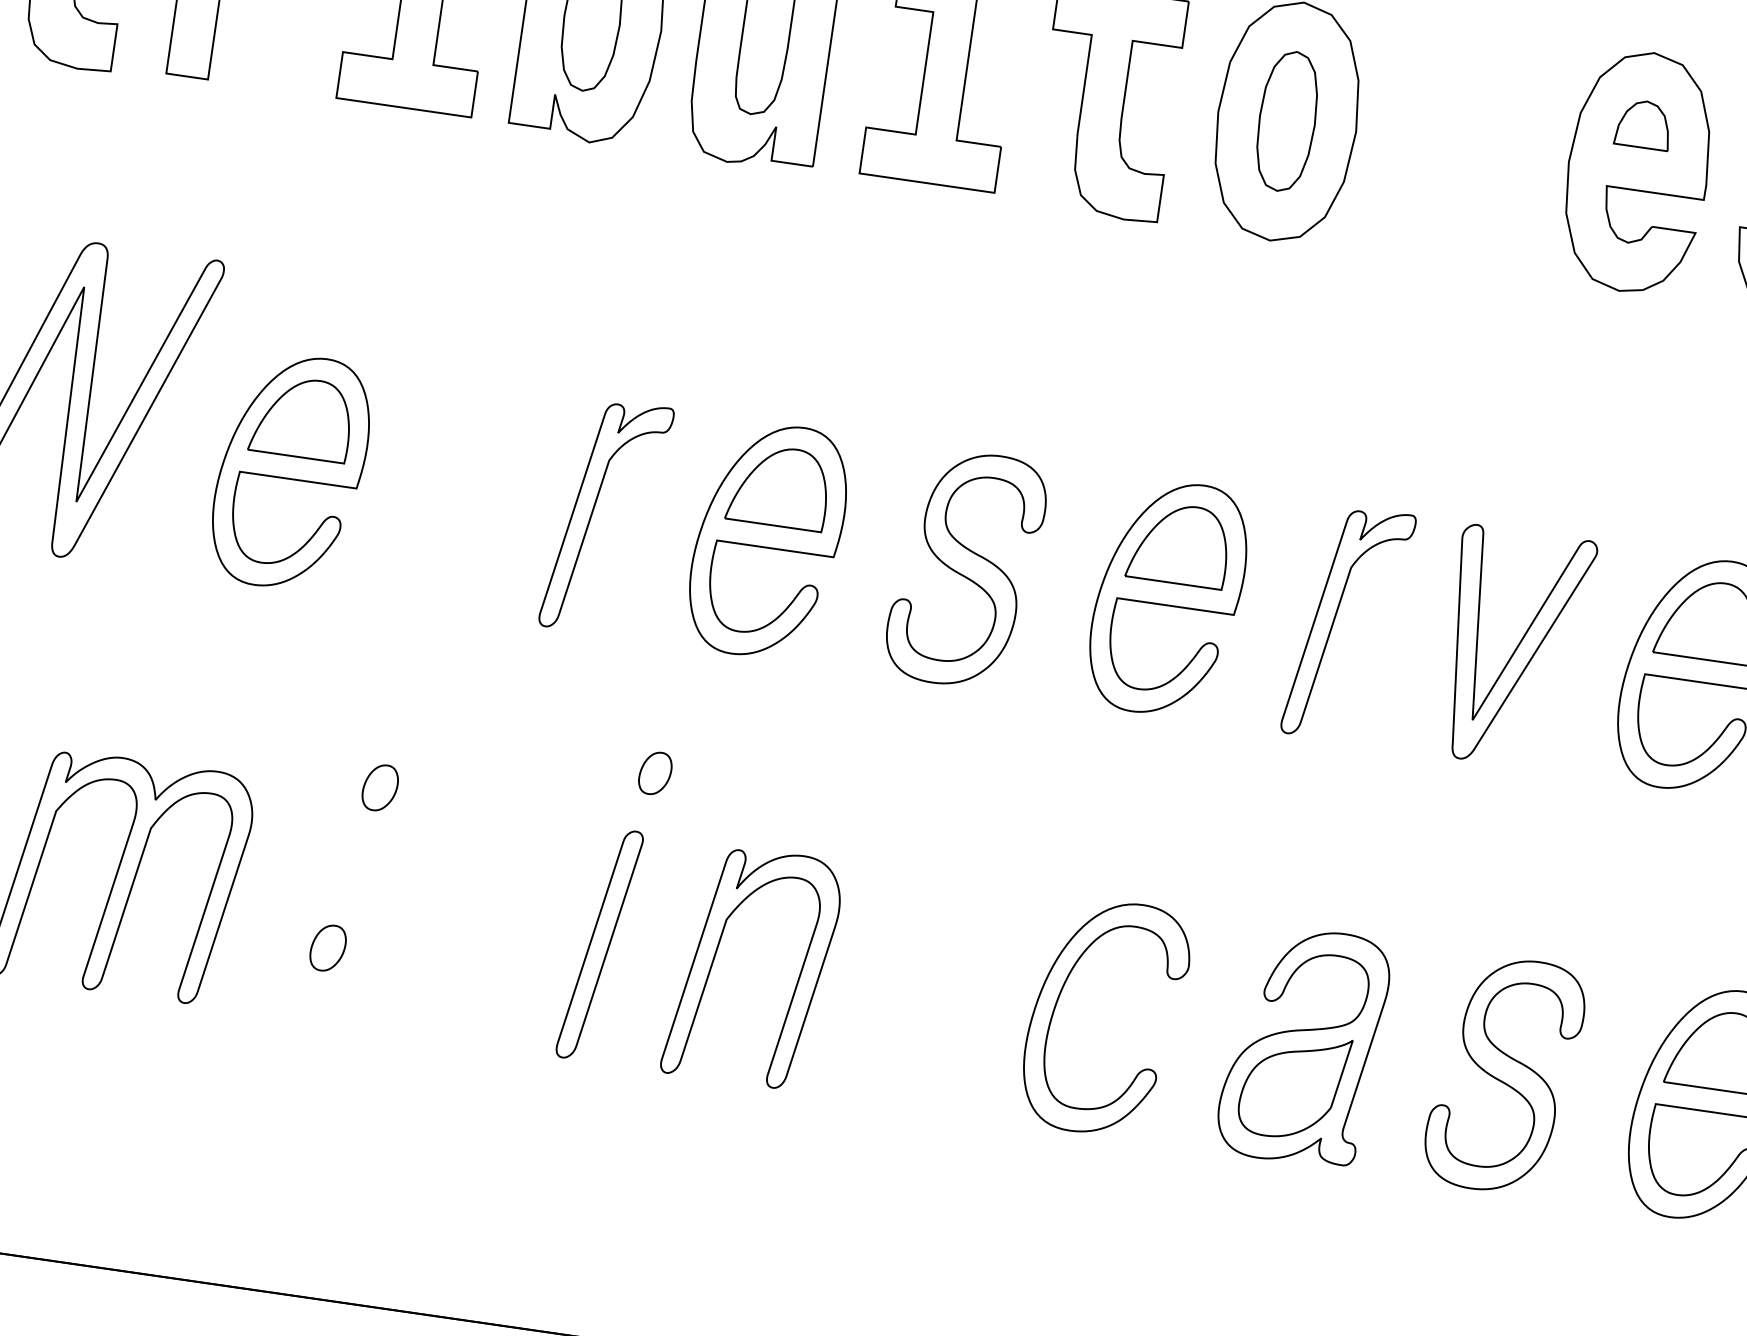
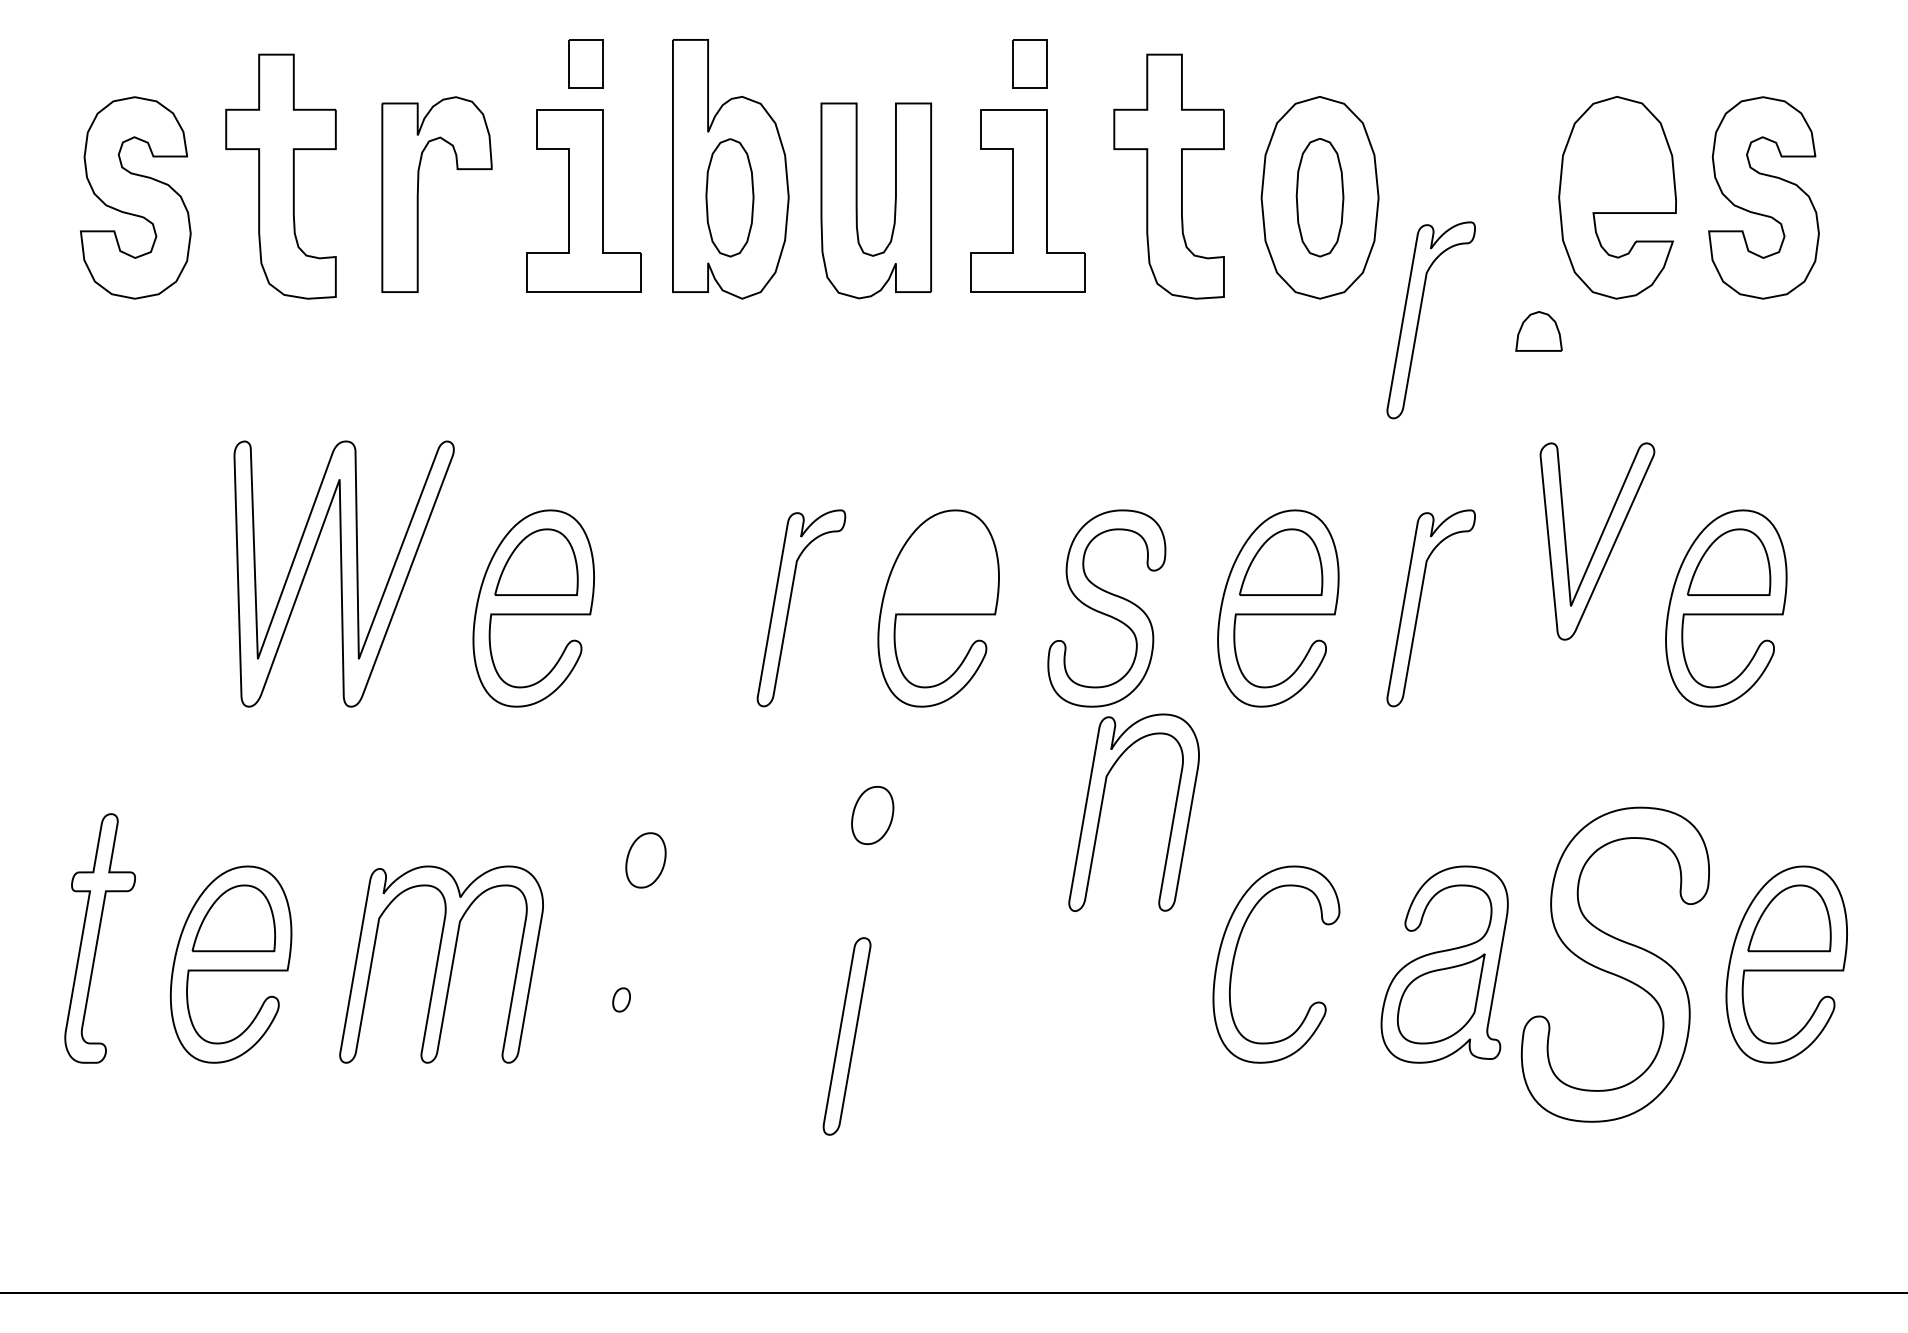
part: (1643, 124) -> (1538, 331), moved
part: (1385, 278) -> (1420, 316), added
part: (779, 485) -> (941, 561), removed
part: (1514, 648) -> (1597, 541), moved
part: (654, 773) -> (872, 815), size x1.6
part: (379, 787) -> (645, 860), size x1.4
part: (599, 944) -> (846, 1036), moved
part: (328, 947) -> (621, 999), size x0.6
part: (716, 955) -> (1102, 807), moved
part: (1503, 1074) -> (1614, 964), size x1.6

